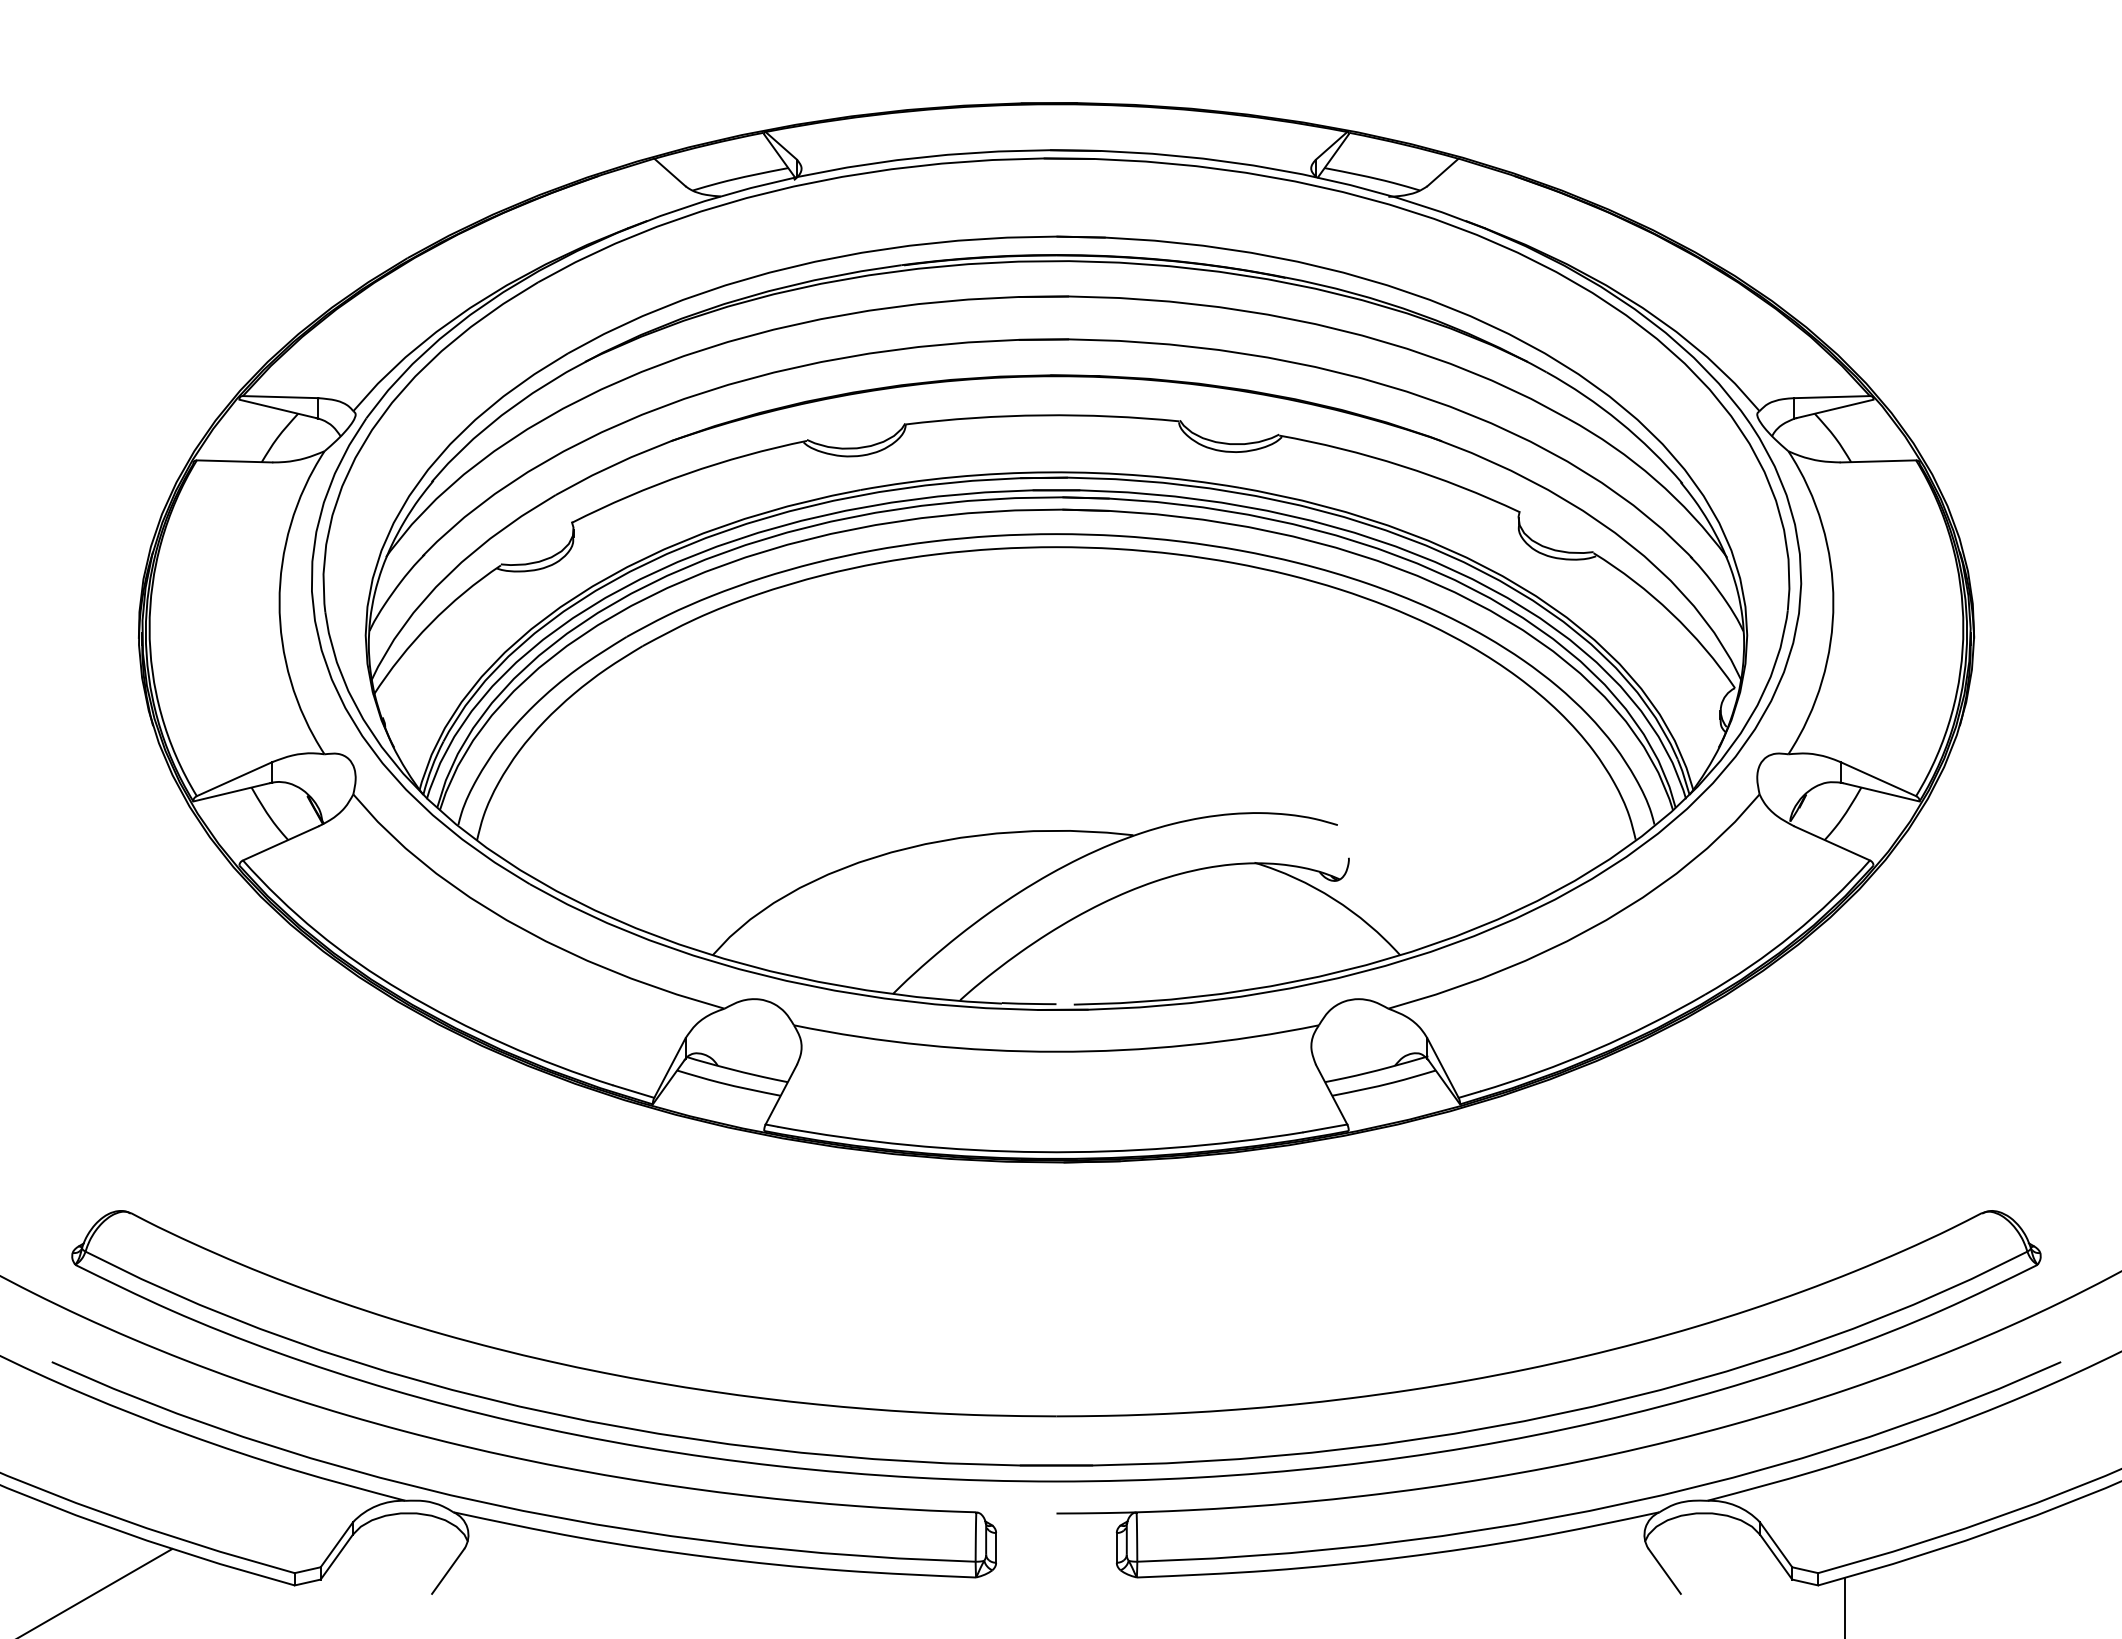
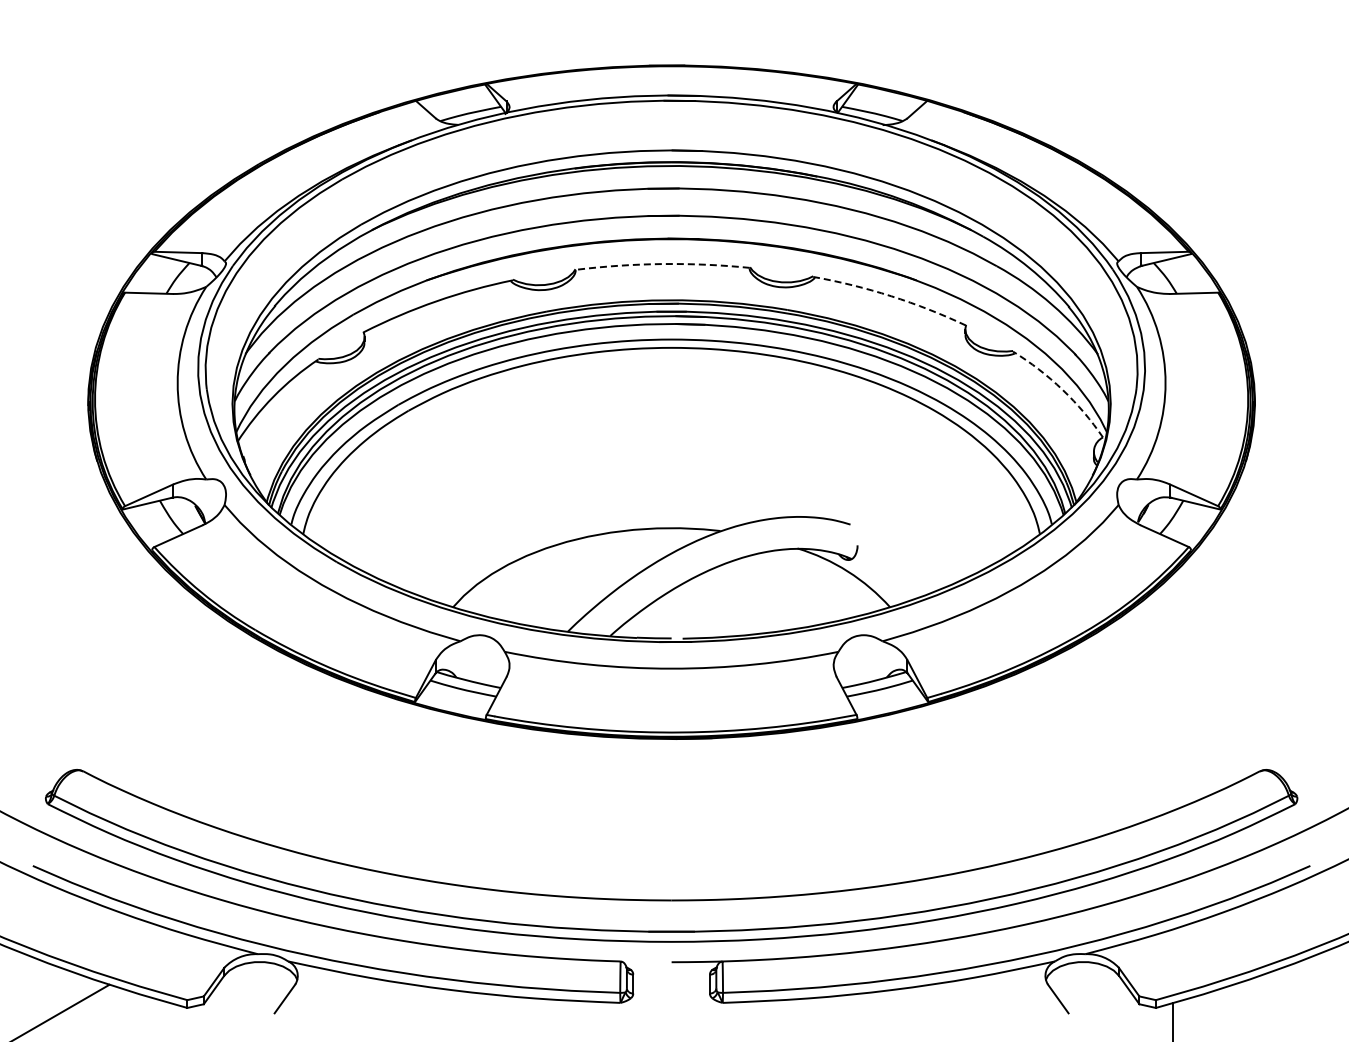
arc: (1042, 416) -> (662, 264), solid -> dashed
arc: (1402, 466) -> (891, 296), solid -> dashed
arc: (1671, 612) -> (1062, 389), solid -> dashed

